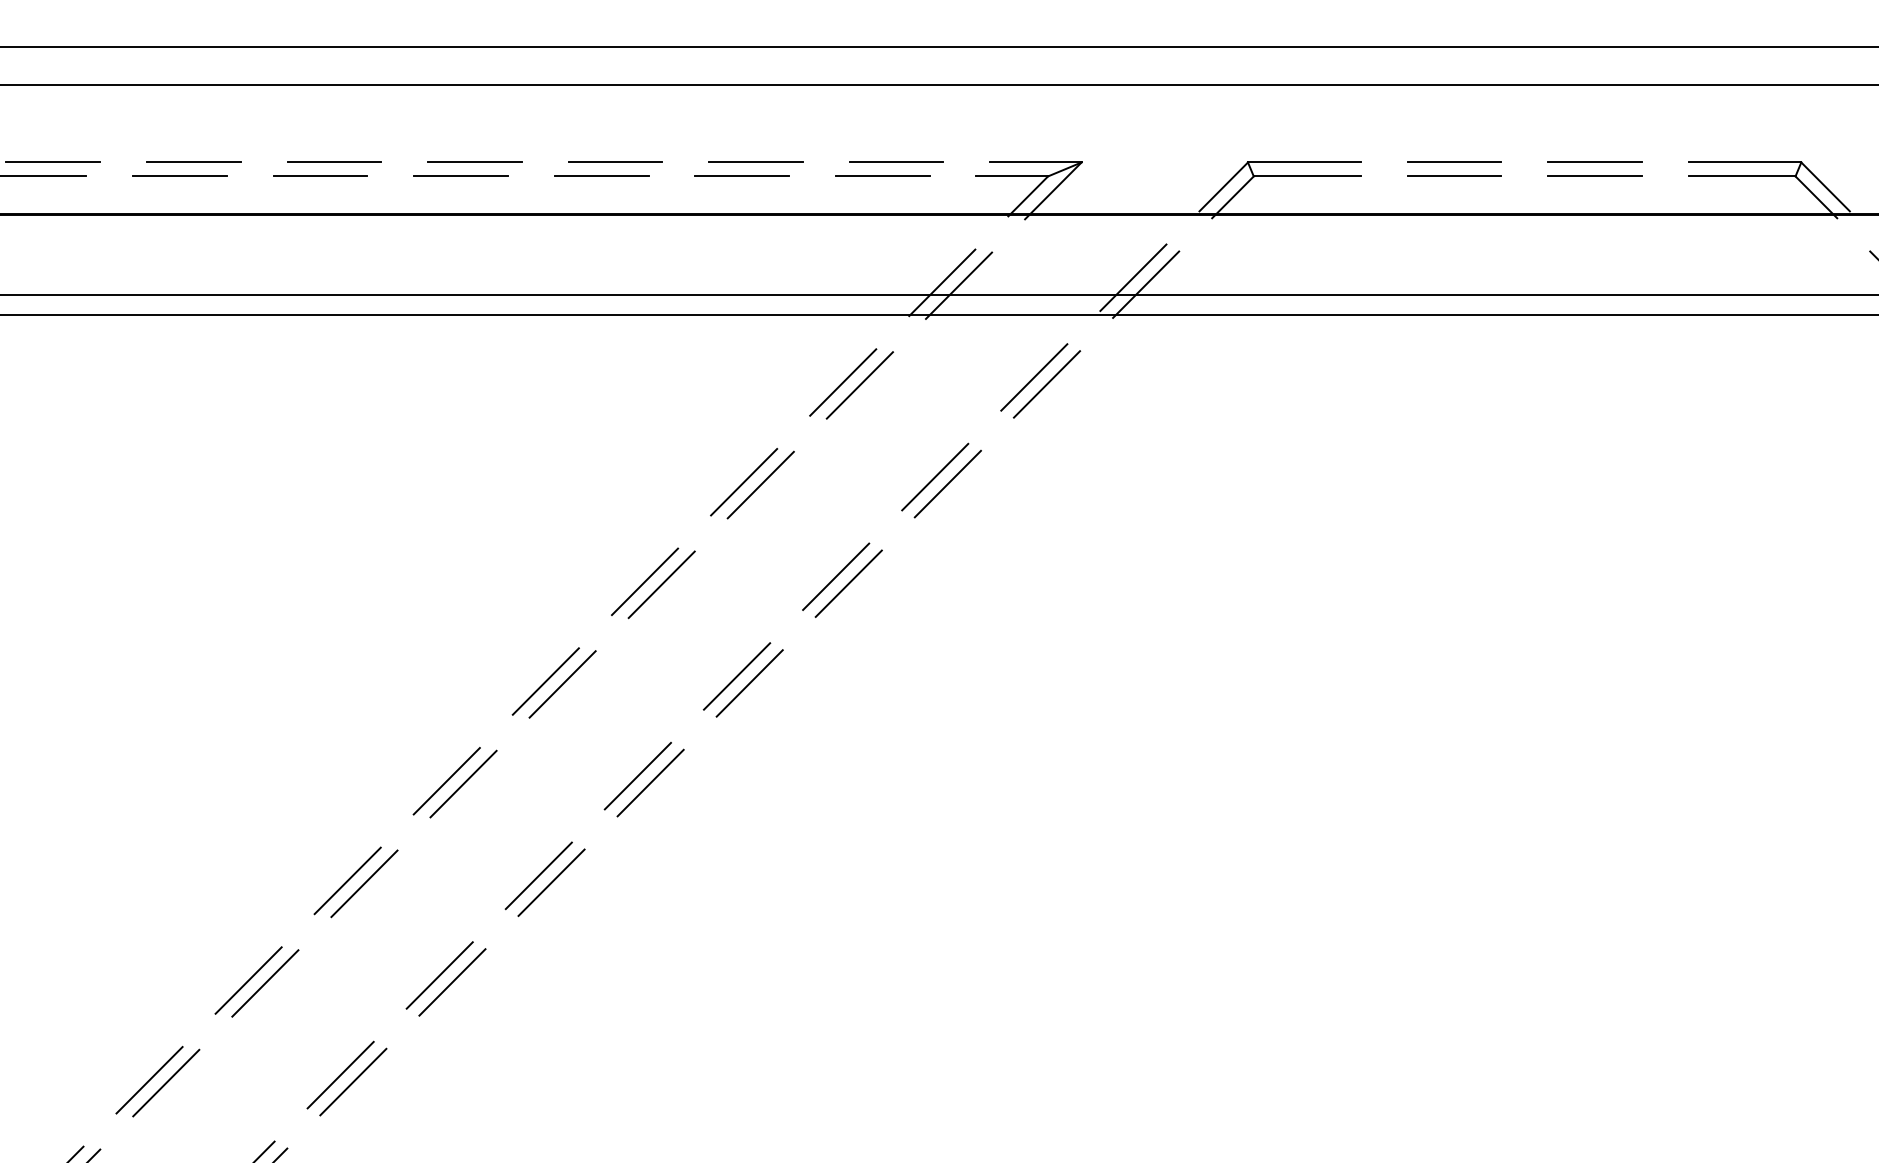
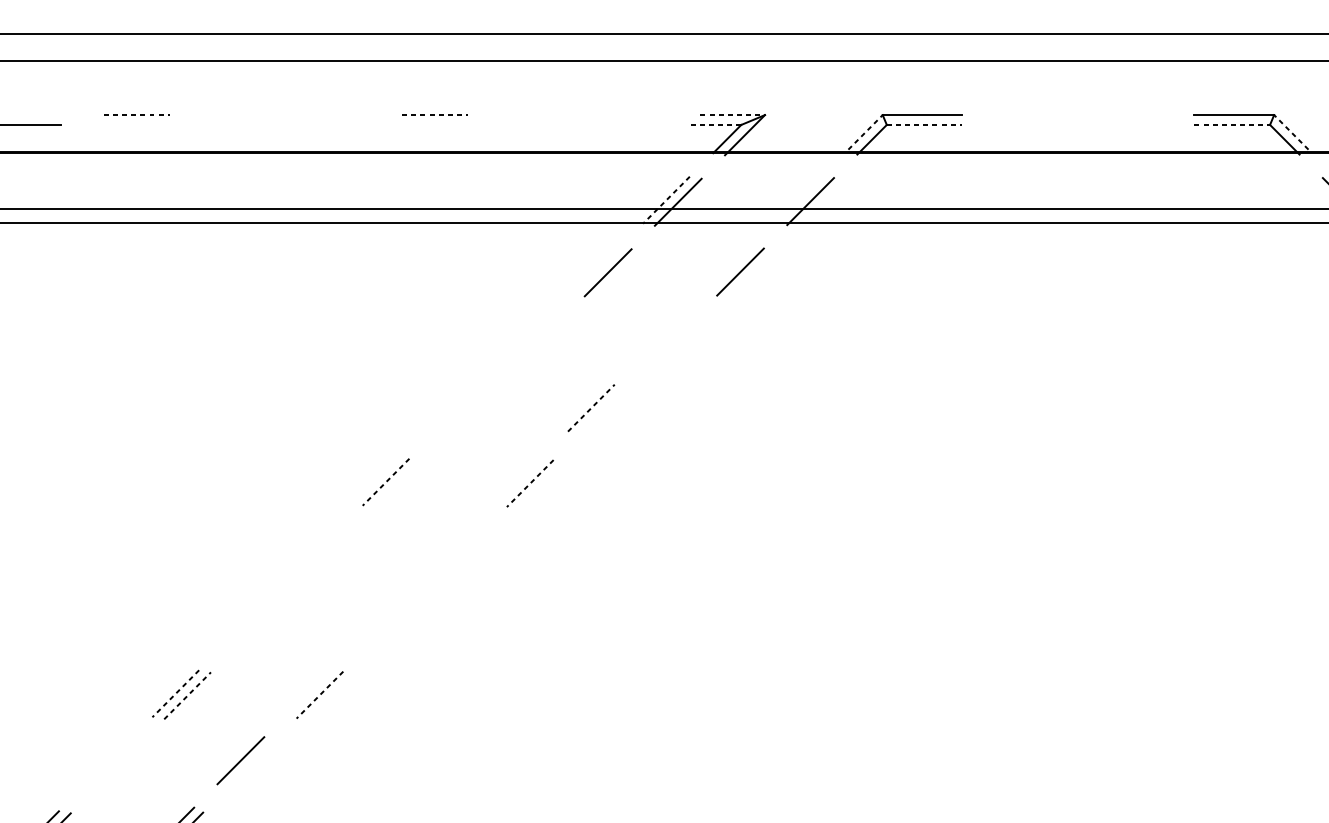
line: (1594, 161) -> (1127, 114), removed
line: (53, 162) -> (37, 115), removed
line: (193, 162) -> (136, 115), solid -> dashed
line: (334, 162) -> (236, 115), removed
line: (474, 162) -> (335, 115), removed
line: (615, 162) -> (435, 115), solid -> dashed
line: (755, 162) -> (534, 115), removed
line: (896, 162) -> (634, 115), removed
line: (1035, 162) -> (732, 115), solid -> dashed
line: (1454, 162) -> (1028, 115), removed
line: (601, 175) -> (425, 124), removed
line: (882, 175) -> (624, 124), removed
line: (179, 176) -> (126, 125), removed
line: (320, 176) -> (226, 125), removed
line: (460, 176) -> (325, 125), removed
line: (742, 176) -> (525, 125), removed
line: (1012, 176) -> (716, 125), solid -> dashed
line: (1307, 176) -> (924, 125), solid -> dashed
line: (1454, 176) -> (1028, 125), removed
line: (1594, 176) -> (1127, 125), removed
line: (1742, 176) -> (1232, 125), solid -> dashed
line: (1224, 186) -> (866, 132), solid -> dashed
line: (1825, 186) -> (1291, 132), solid -> dashed
line: (1133, 277) -> (801, 196), removed
line: (942, 282) -> (666, 199), solid -> dashed
line: (1034, 377) -> (731, 267), removed
line: (843, 382) -> (596, 270), removed
line: (935, 476) -> (661, 337), removed
line: (744, 481) -> (526, 340), removed
line: (947, 483) -> (670, 342), removed
line: (760, 484) -> (537, 342), removed
line: (836, 576) -> (591, 407), solid -> dashed
line: (644, 581) -> (455, 411), removed
line: (848, 583) -> (600, 412), removed
line: (661, 584) -> (467, 413), removed
line: (736, 676) -> (520, 478), removed
line: (545, 681) -> (385, 482), solid -> dashed
line: (749, 683) -> (530, 483), solid -> dashed
line: (562, 684) -> (397, 484), removed
line: (637, 775) -> (450, 548), removed
line: (446, 780) -> (315, 552), removed
line: (650, 782) -> (460, 553), removed
line: (463, 783) -> (327, 554), removed
line: (538, 875) -> (380, 619), removed
line: (347, 880) -> (245, 623), removed
line: (551, 882) -> (390, 624), removed
line: (364, 883) -> (257, 625), removed
line: (439, 975) -> (310, 690), removed
line: (248, 980) -> (175, 693), solid -> dashed
line: (452, 982) -> (319, 695), solid -> dashed
line: (265, 983) -> (187, 695), solid -> dashed
line: (149, 1080) -> (105, 764), removed
line: (353, 1081) -> (249, 765), removed
line: (166, 1082) -> (117, 765), removed

